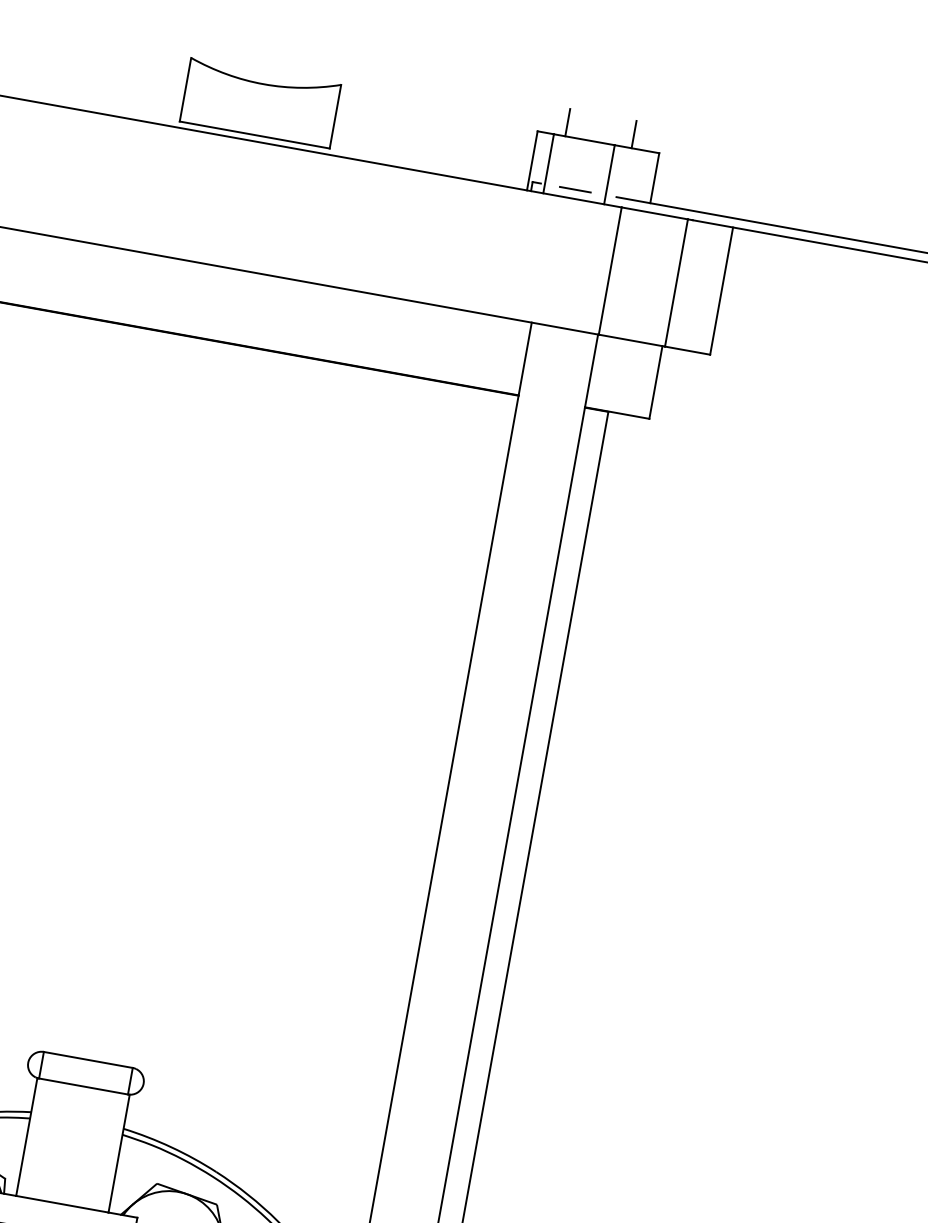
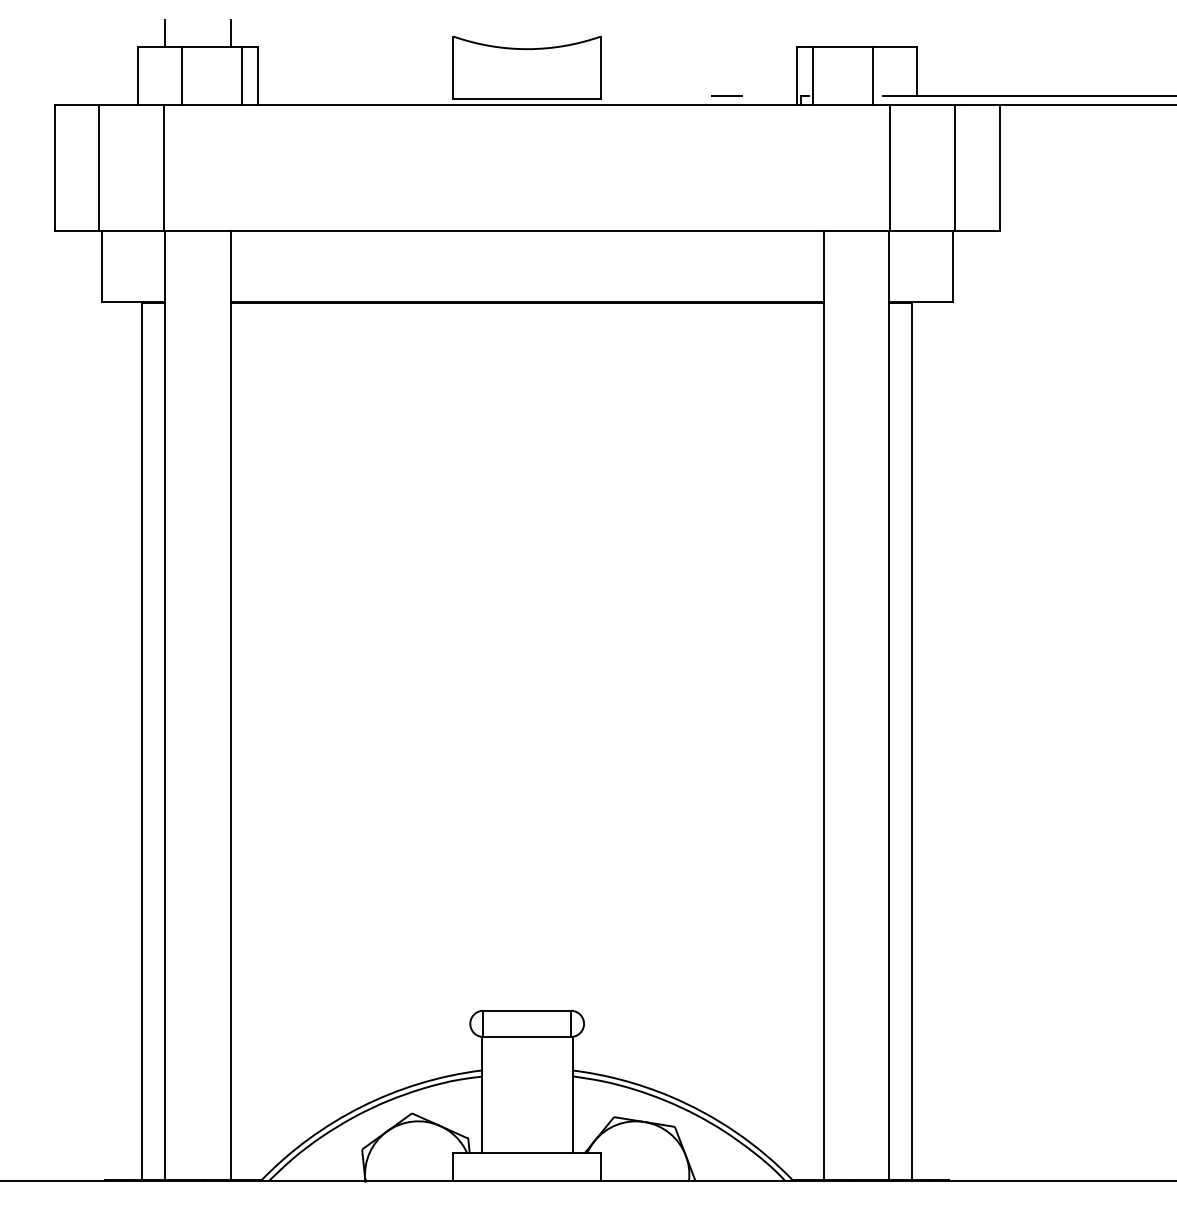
line: (567, 122) -> (823, 33), removed
line: (634, 134) -> (889, 33), removed
line: (575, 188) -> (726, 95), moved

